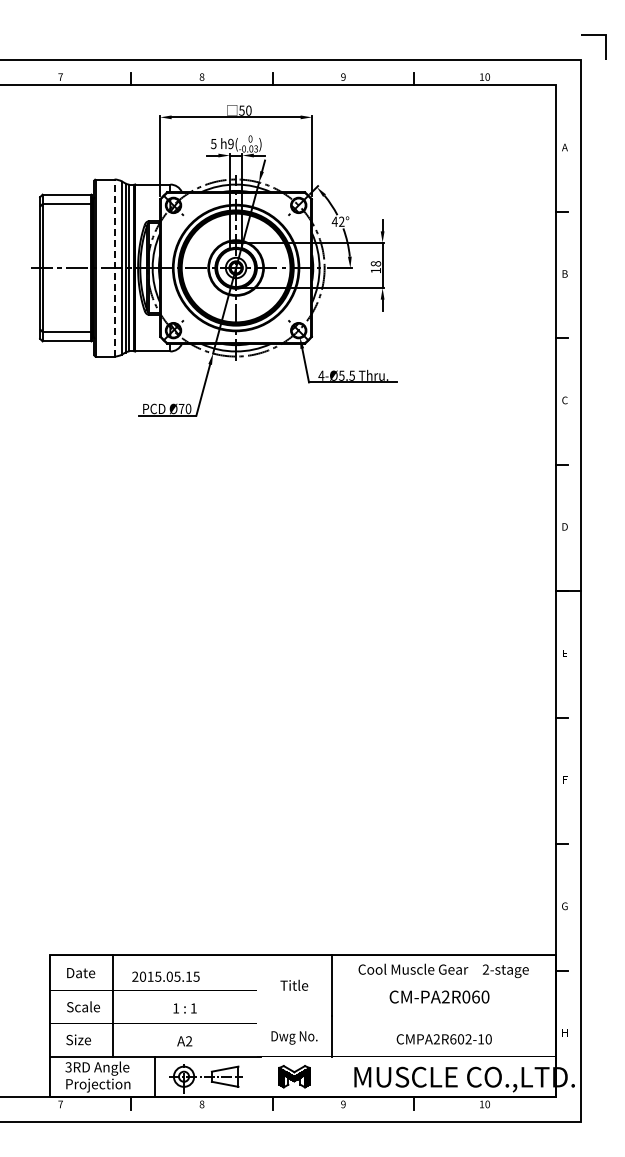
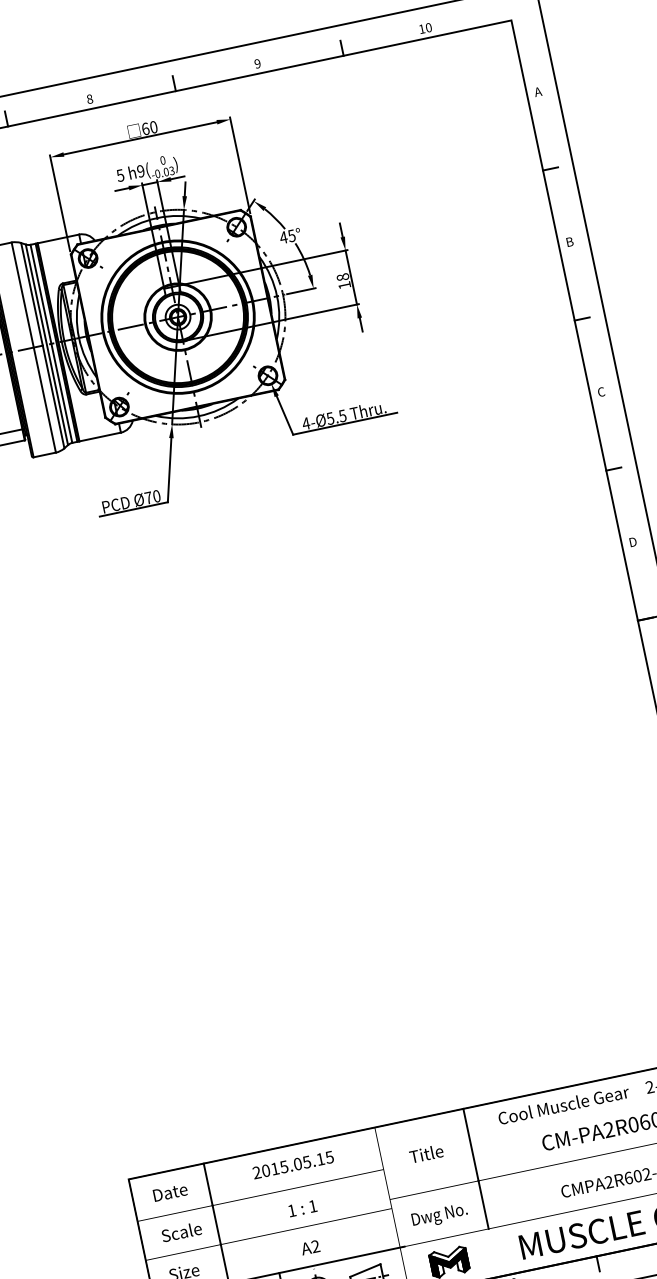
text: (241, 110) -> (145, 128), 50 -> 60
text: (341, 221) -> (291, 235), 42° -> 45°
line: (114, 268) -> (33, 348), dashed -> solid
text: (165, 976) -> (292, 1164), moved

